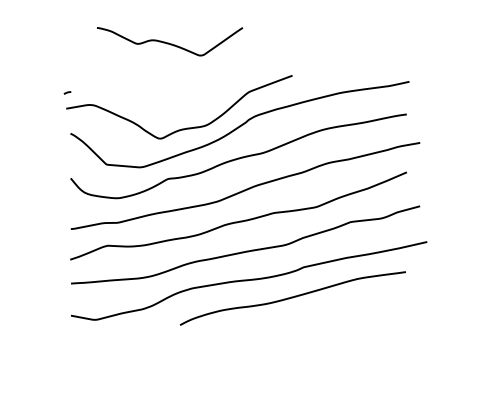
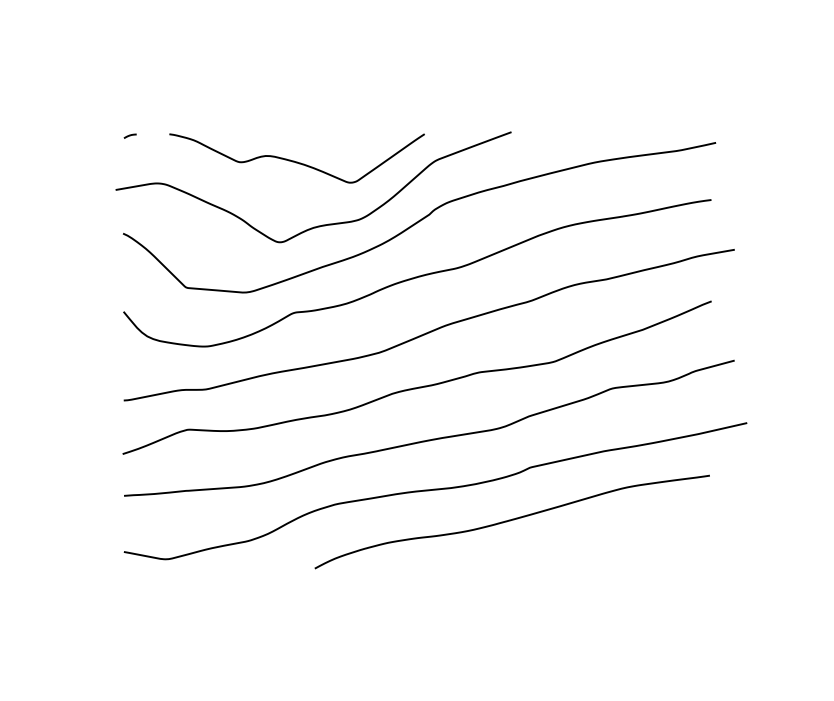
curve: (168, 42) -> (294, 159), moved
curve: (67, 92) -> (130, 135), moved

